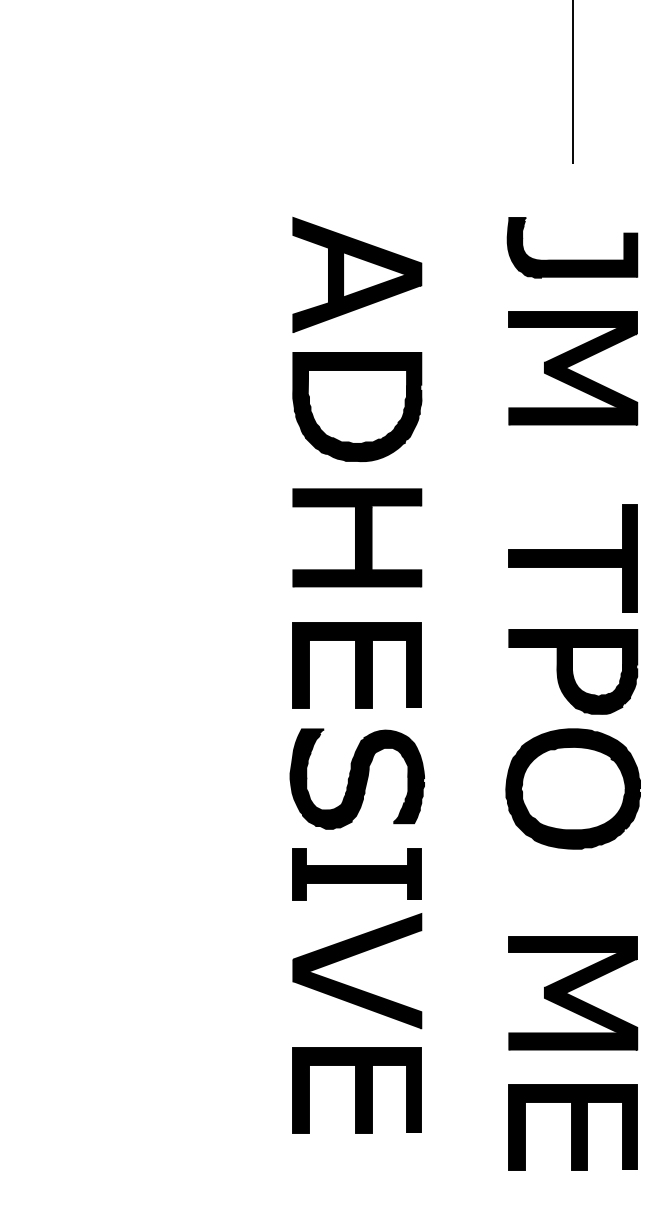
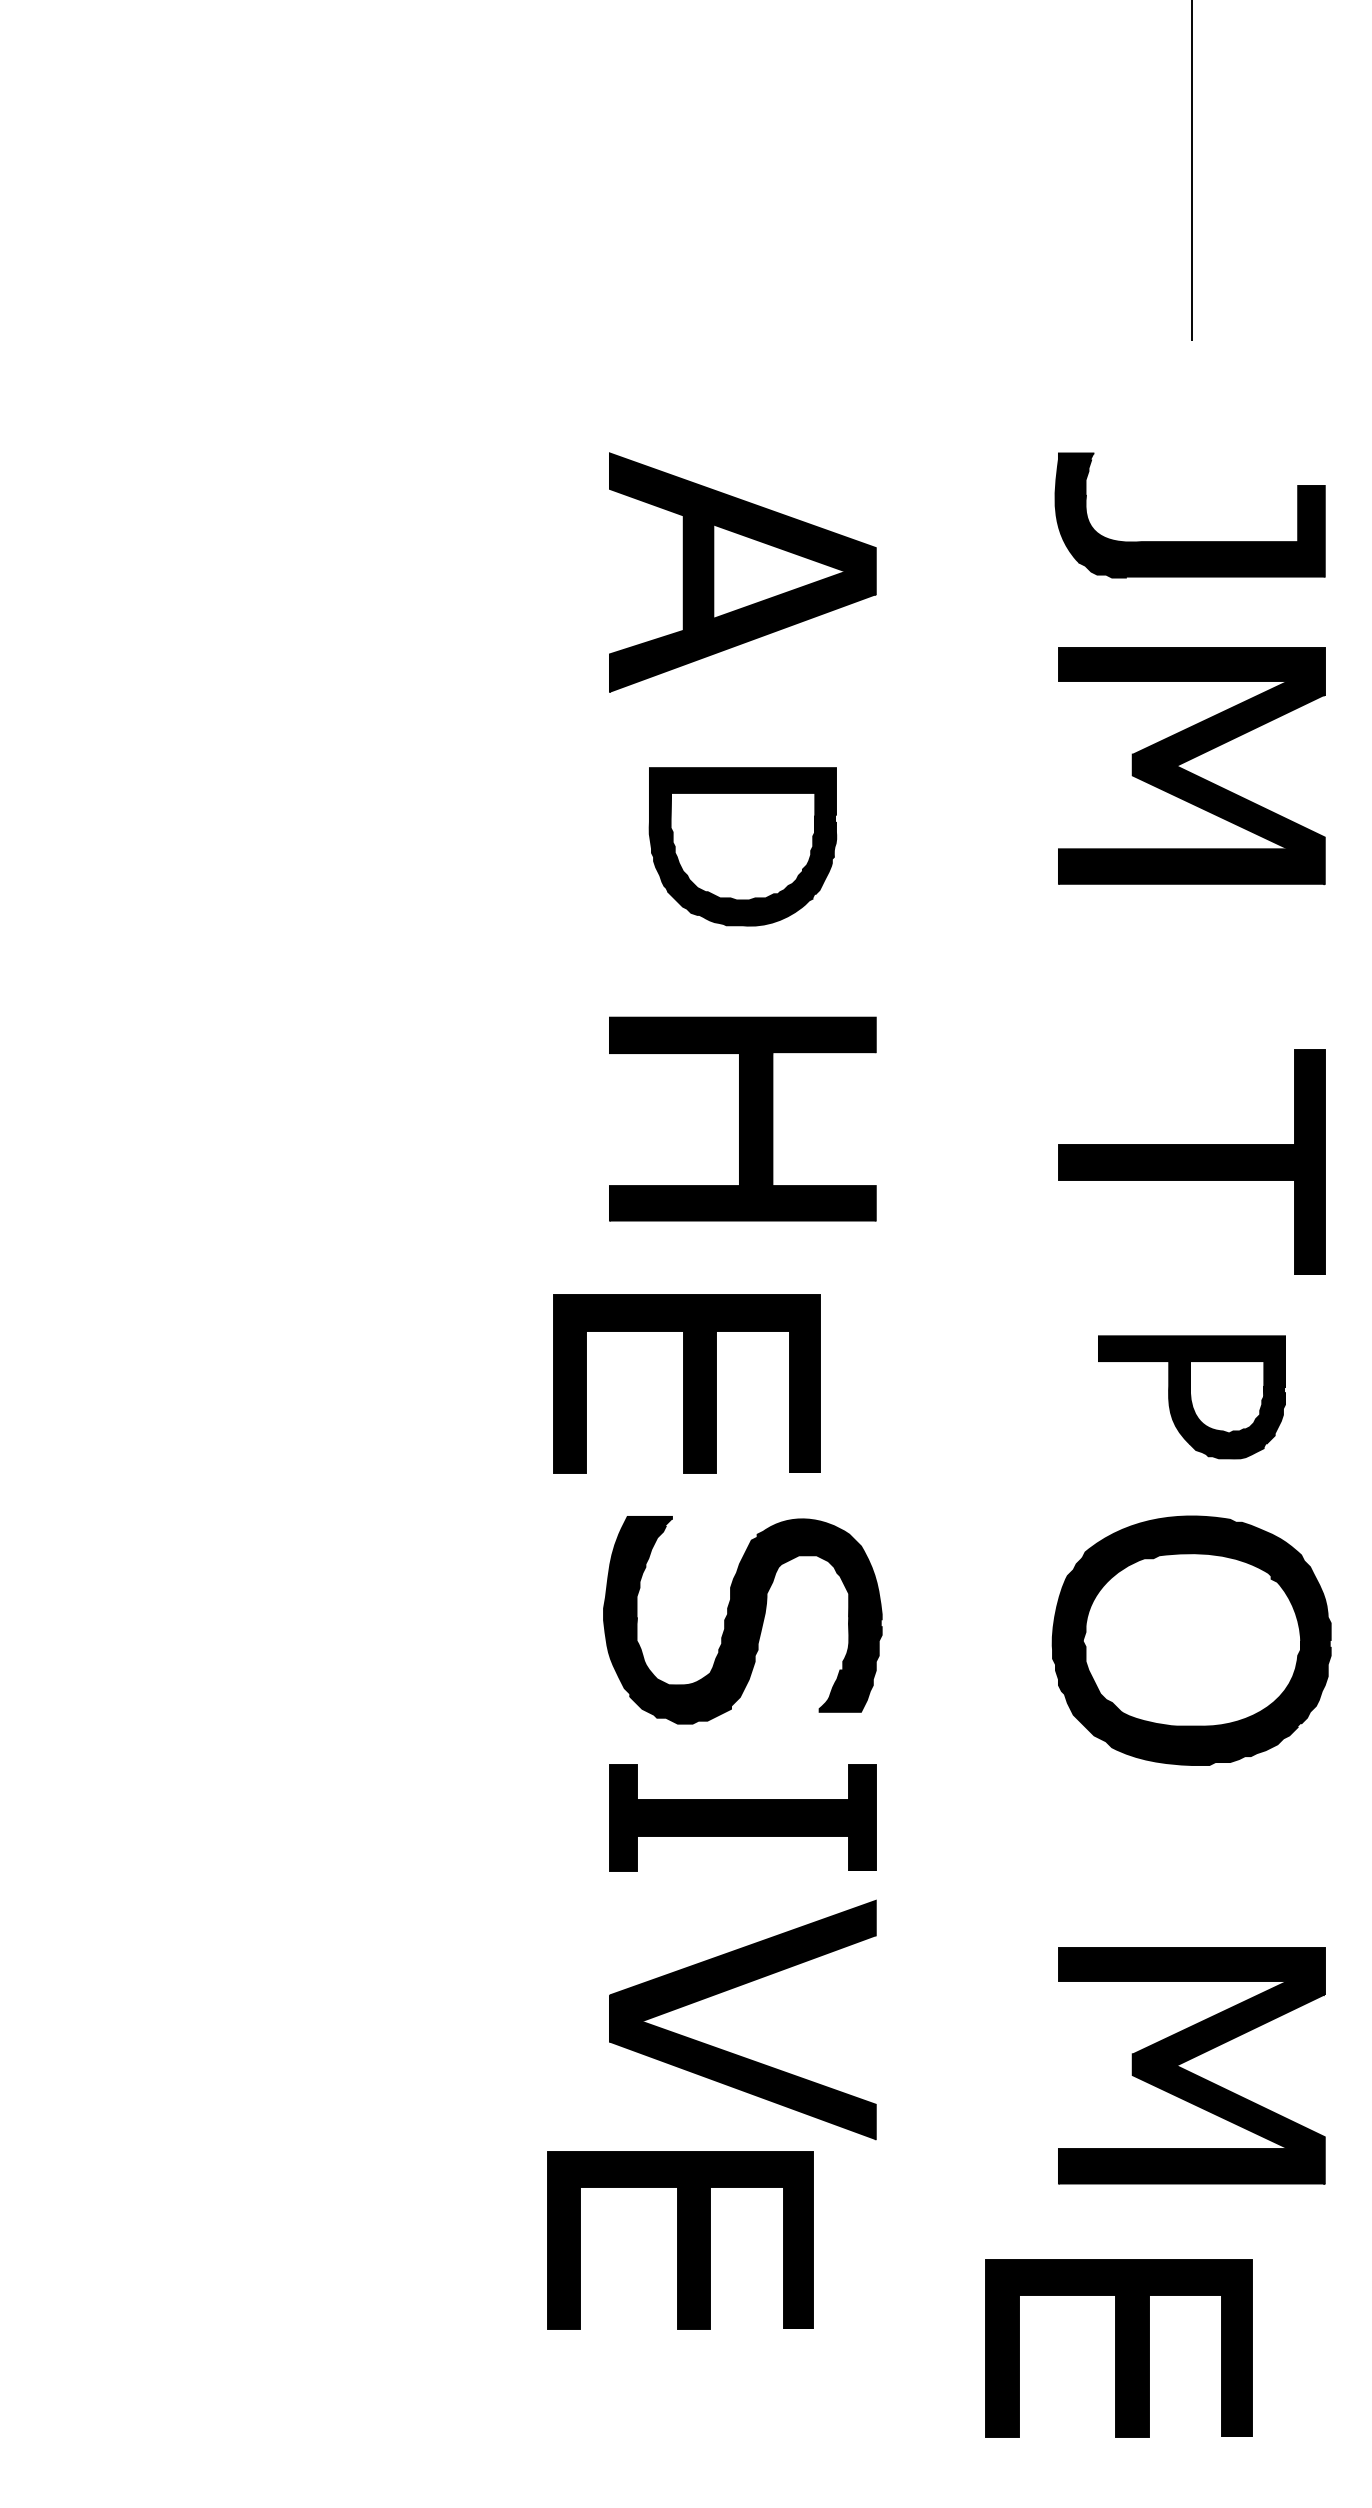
part: (357, 407) -> (743, 847), size x0.7
part: (356, 665) -> (684, 1383), moved
part: (573, 671) -> (1192, 1396), size x0.7
part: (356, 1090) -> (678, 2240), moved
part: (572, 1127) -> (1117, 2348), moved

